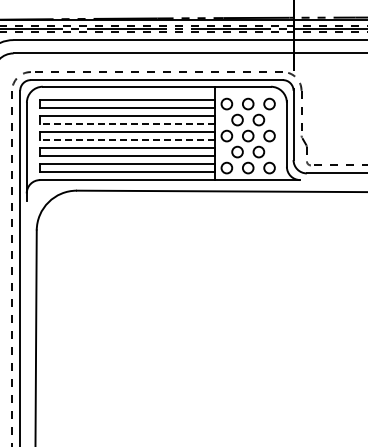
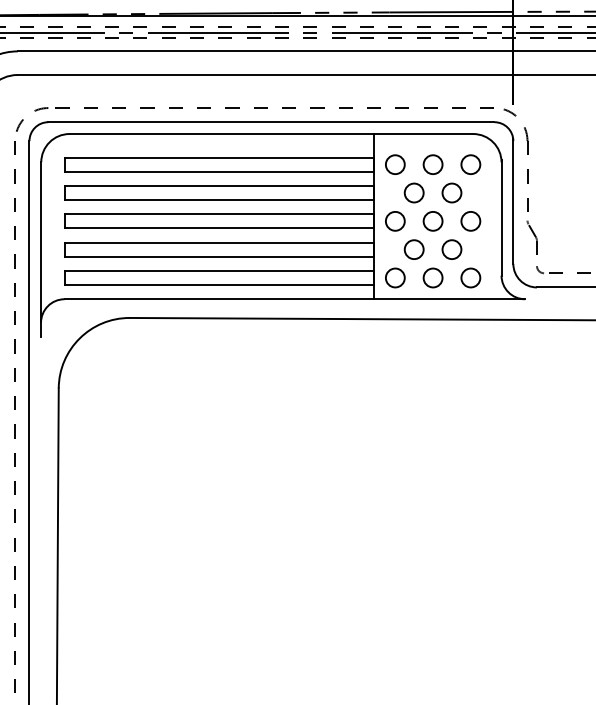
line: (127, 124) -> (219, 200), dashed -> solid
line: (127, 140) -> (219, 229), dashed -> solid

